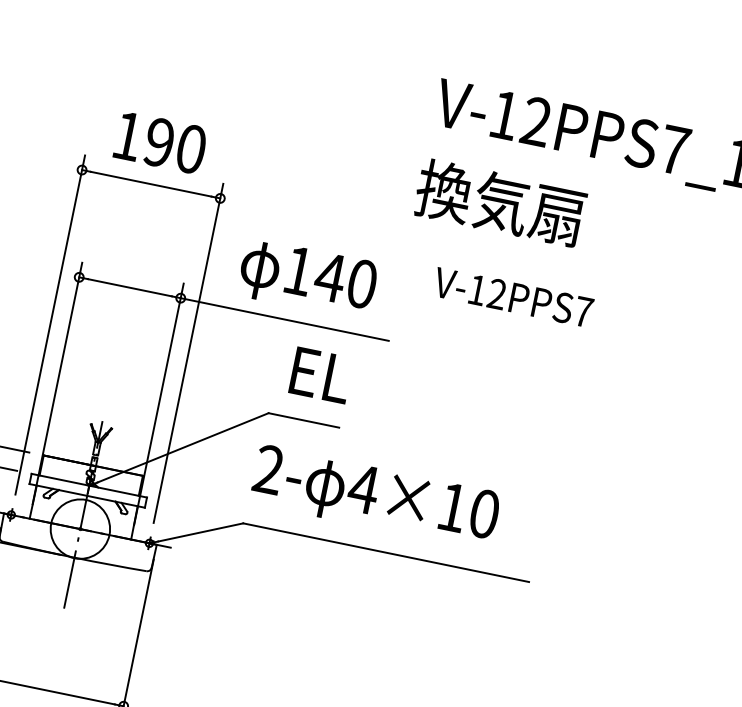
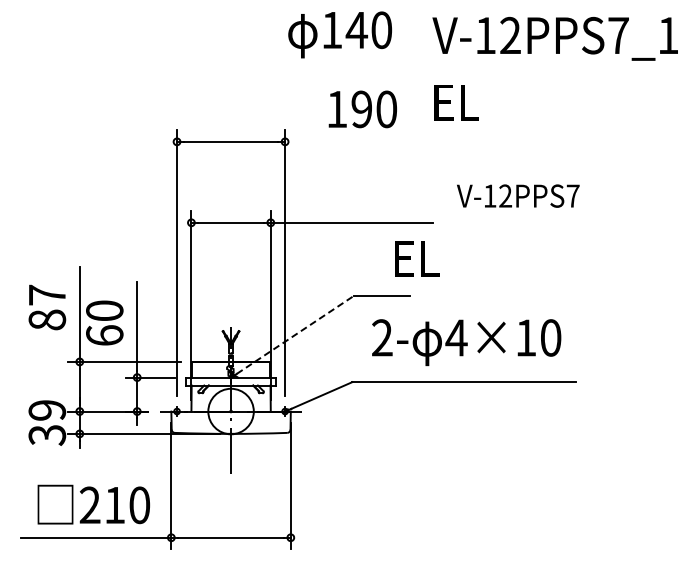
text: (160, 142) -> (362, 109), moved
text: (499, 202) -> (495, 101), 換気扇 -> EL
text: (307, 278) -> (339, 34), moved
text: (513, 296) -> (518, 195), moved
text: (321, 374) -> (417, 258), moved
line: (183, 447) -> (295, 334), solid -> dashed
text: (375, 497) -> (466, 342), moved

